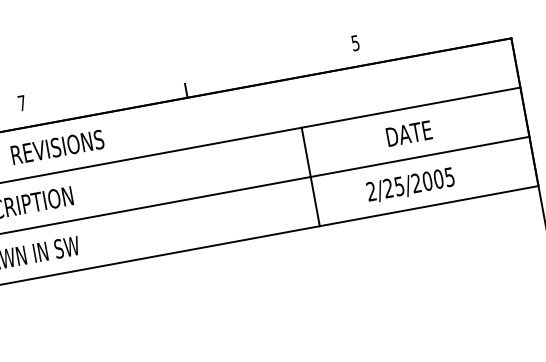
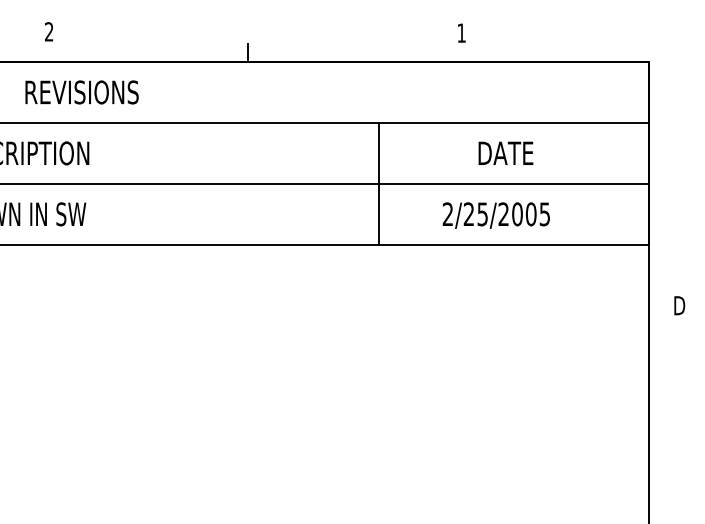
text: (355, 42) -> (461, 32), 5 -> 1
text: (22, 102) -> (49, 31), 7 -> 2

